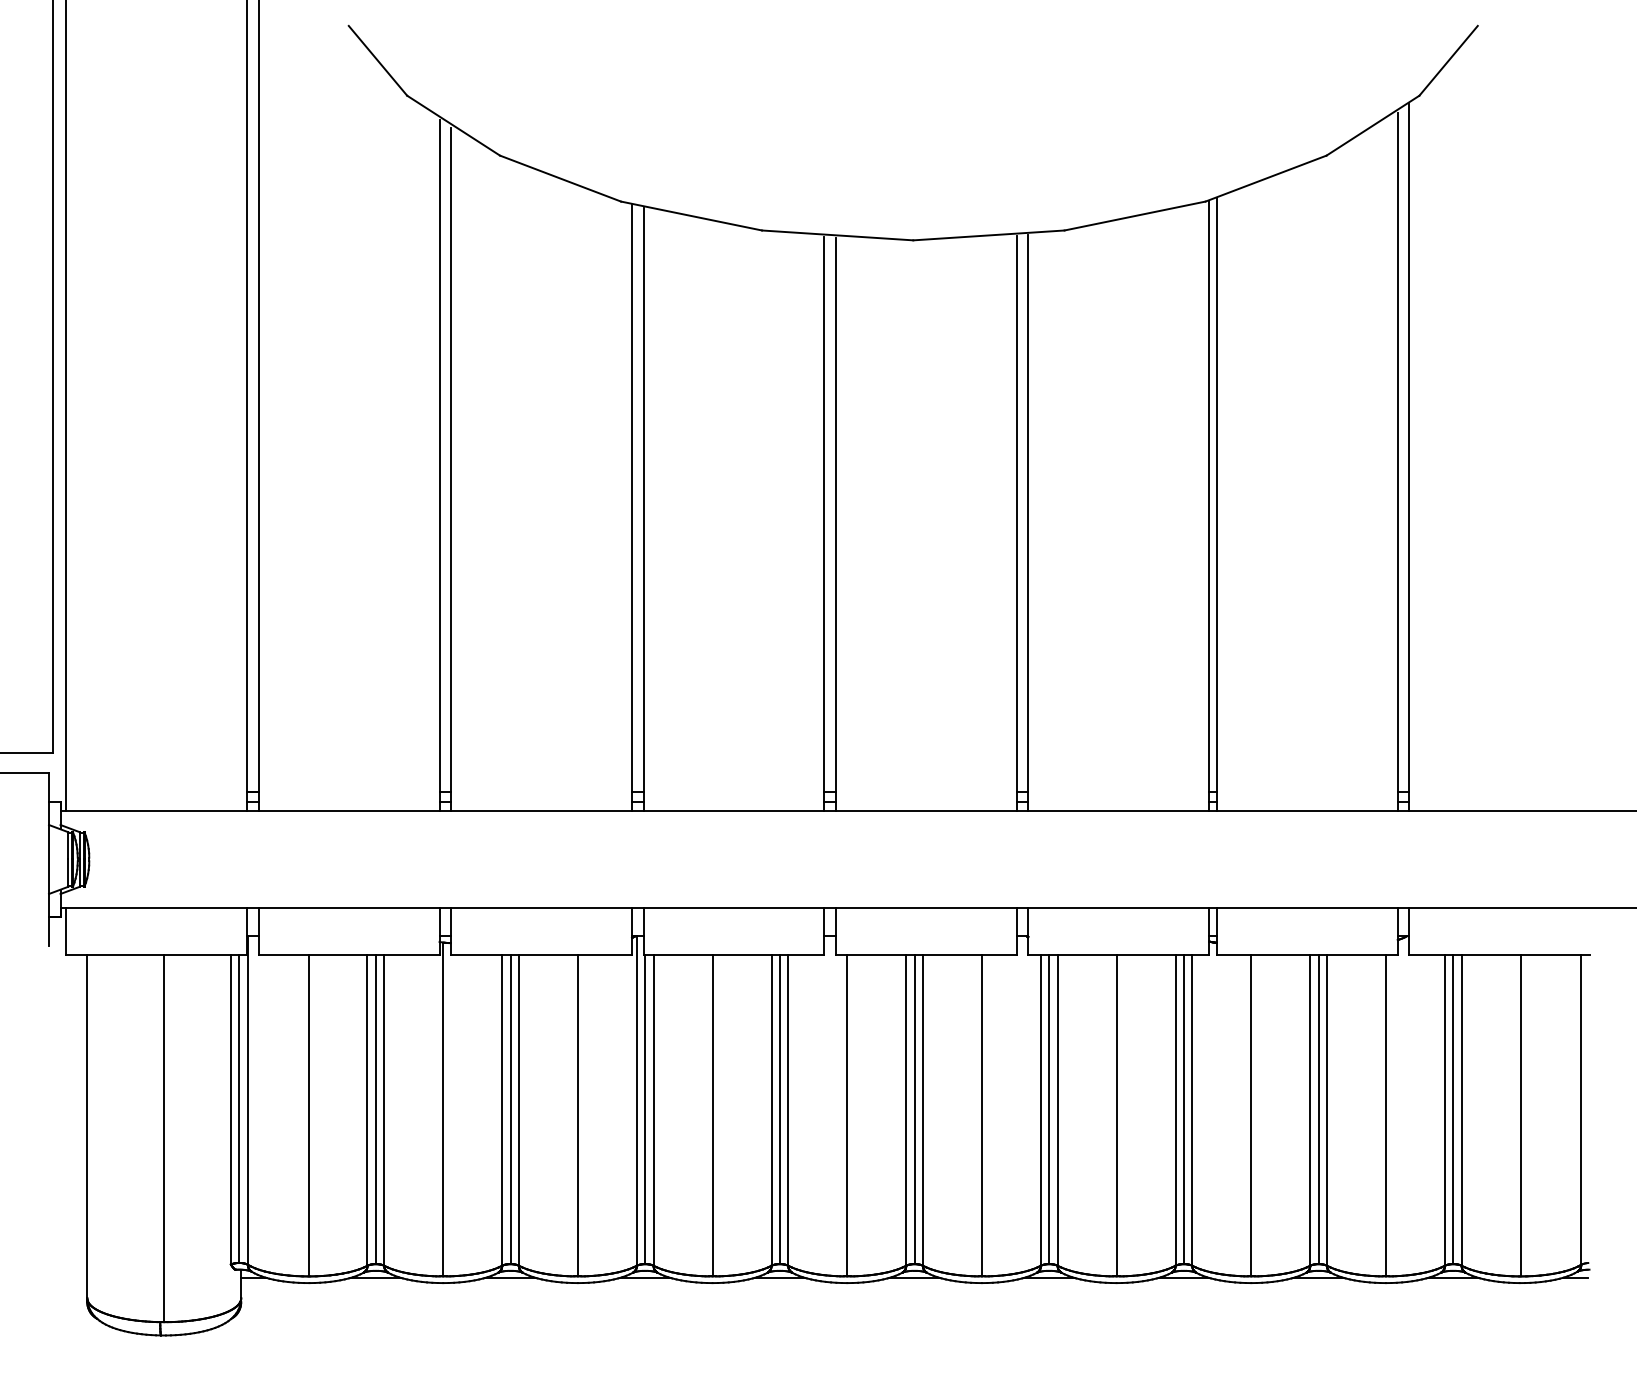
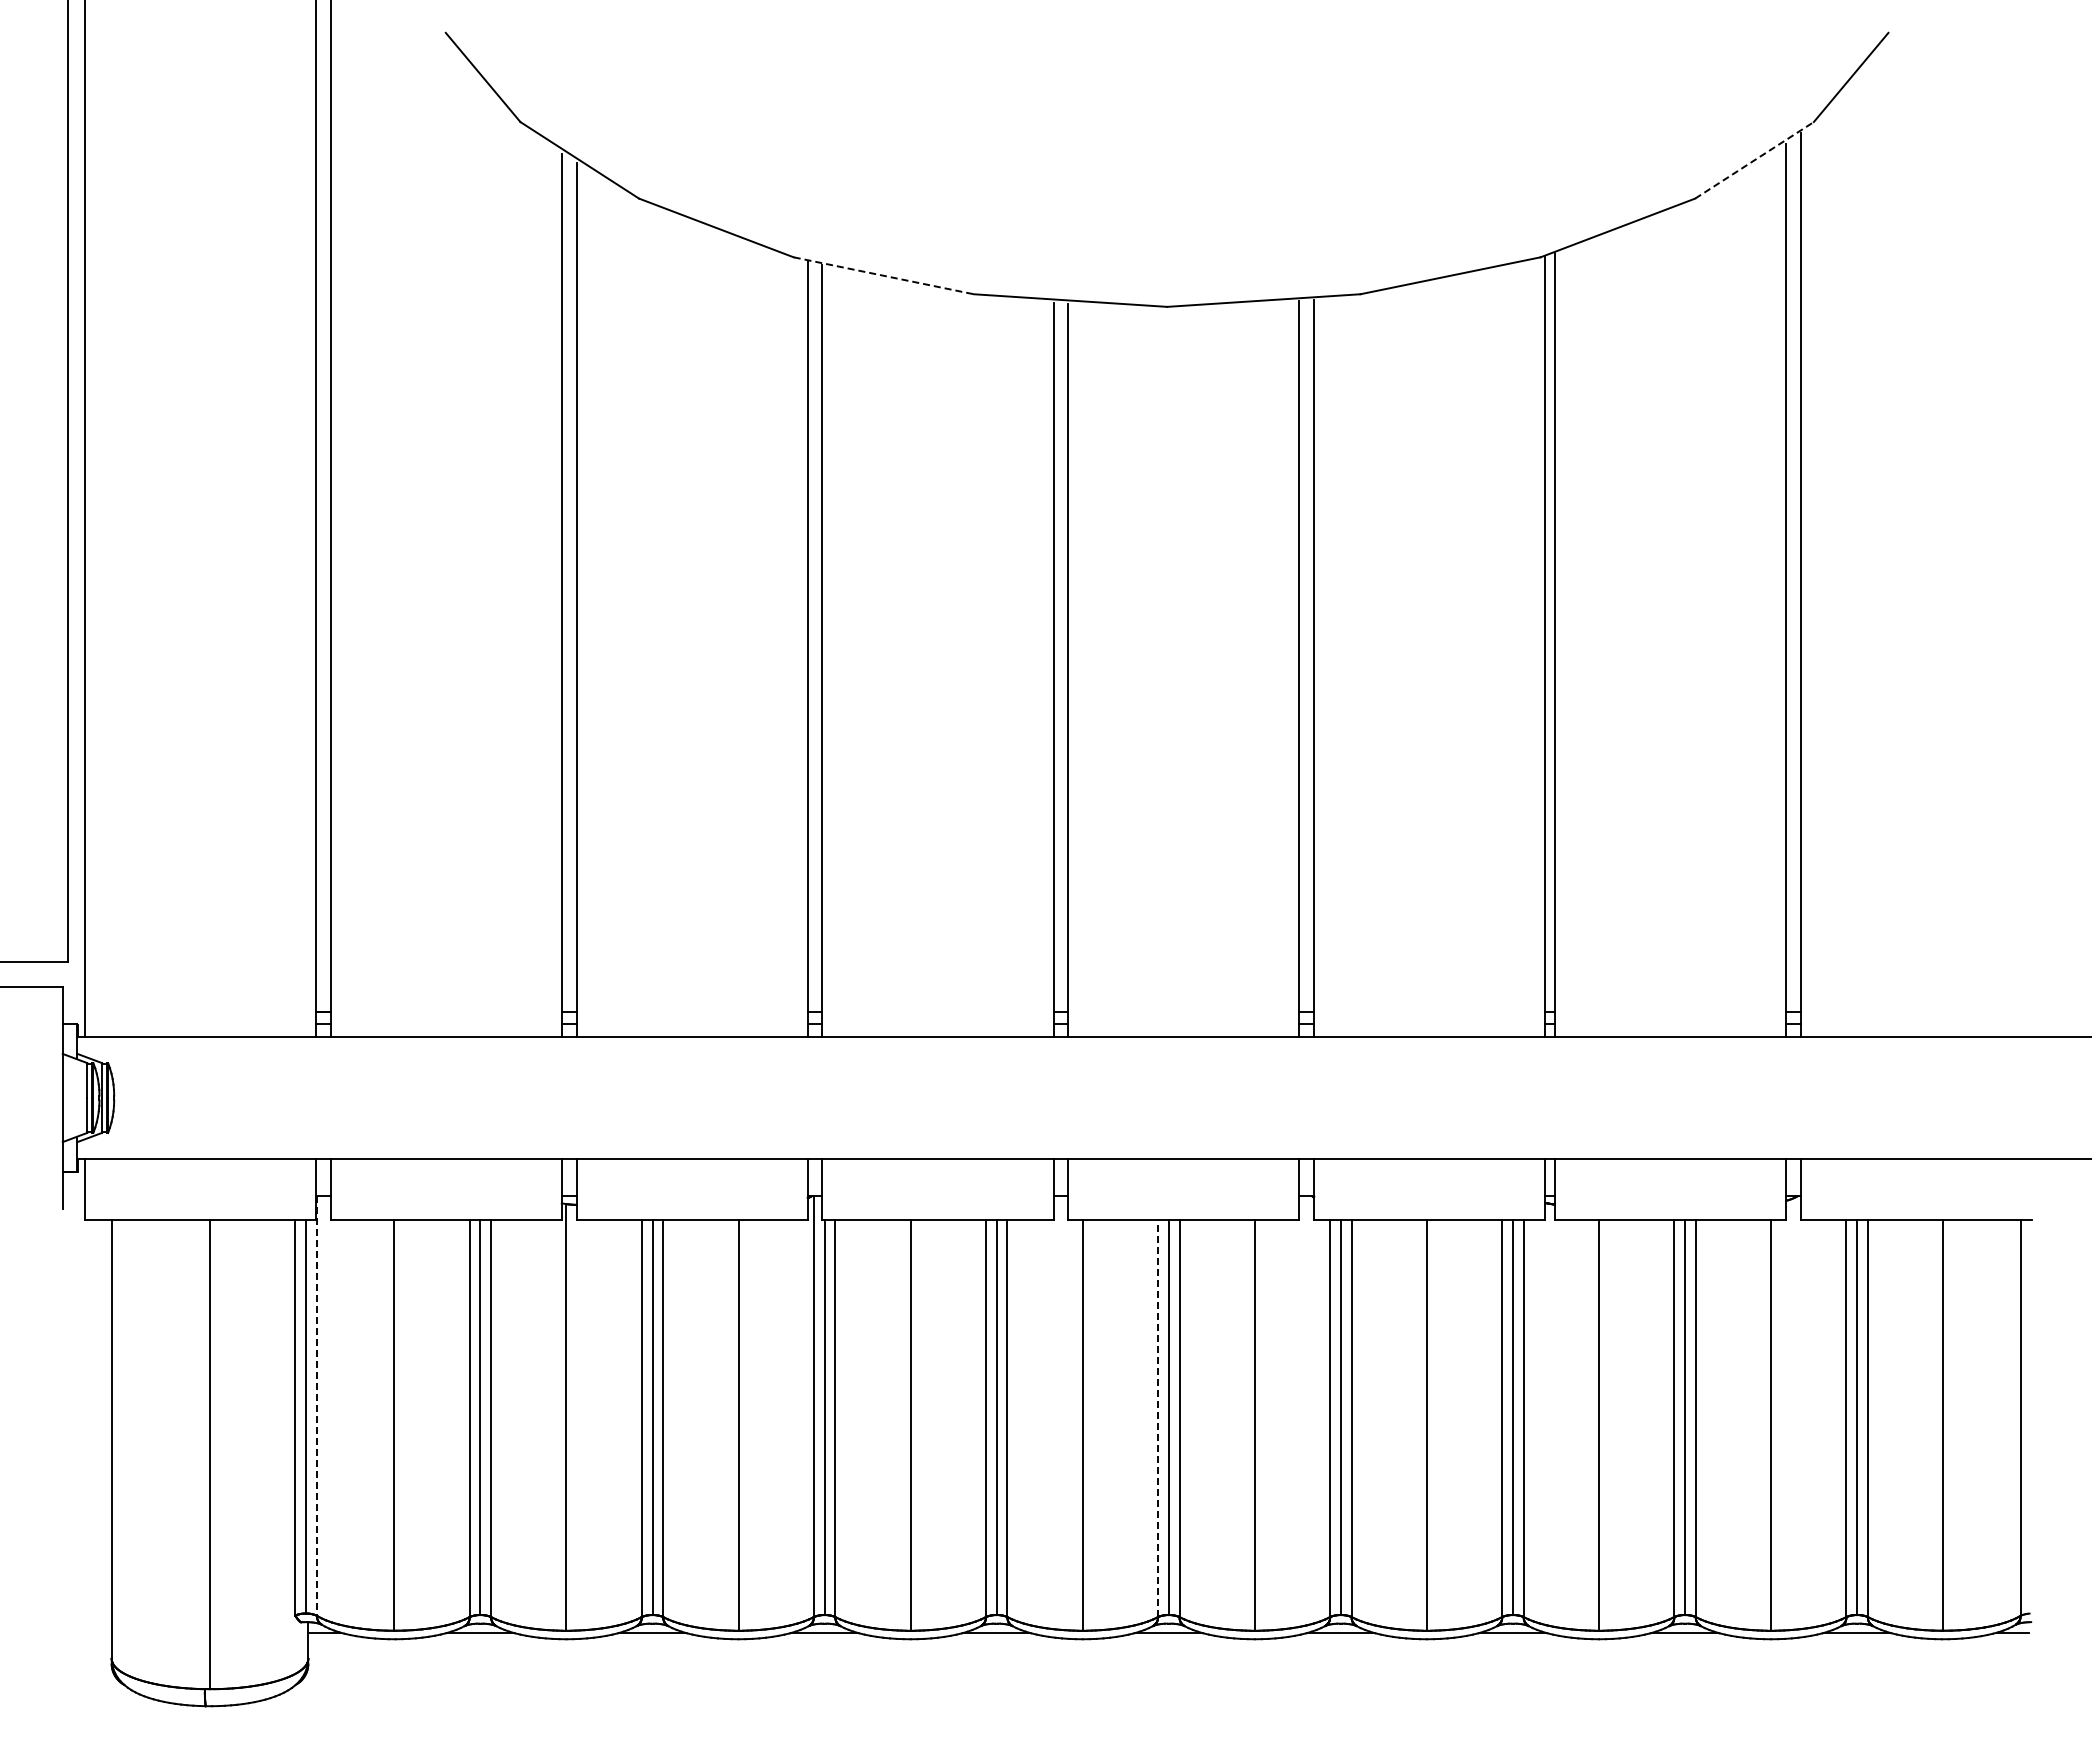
line: (1372, 125) -> (1754, 160), solid -> dashed
line: (691, 215) -> (883, 275), solid -> dashed
line: (247, 1100) -> (316, 1406), solid -> dashed
line: (906, 1110) -> (1158, 1418), solid -> dashed

